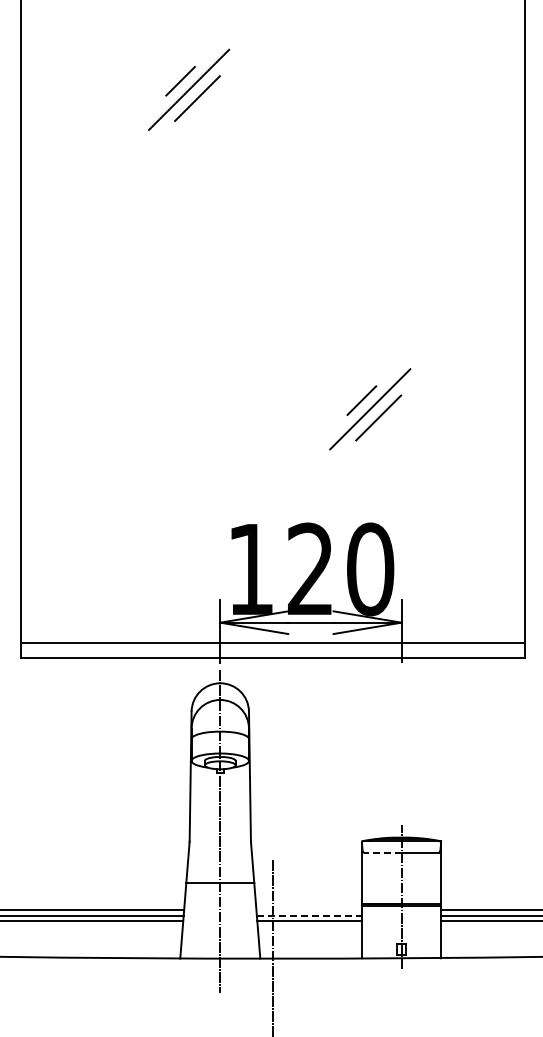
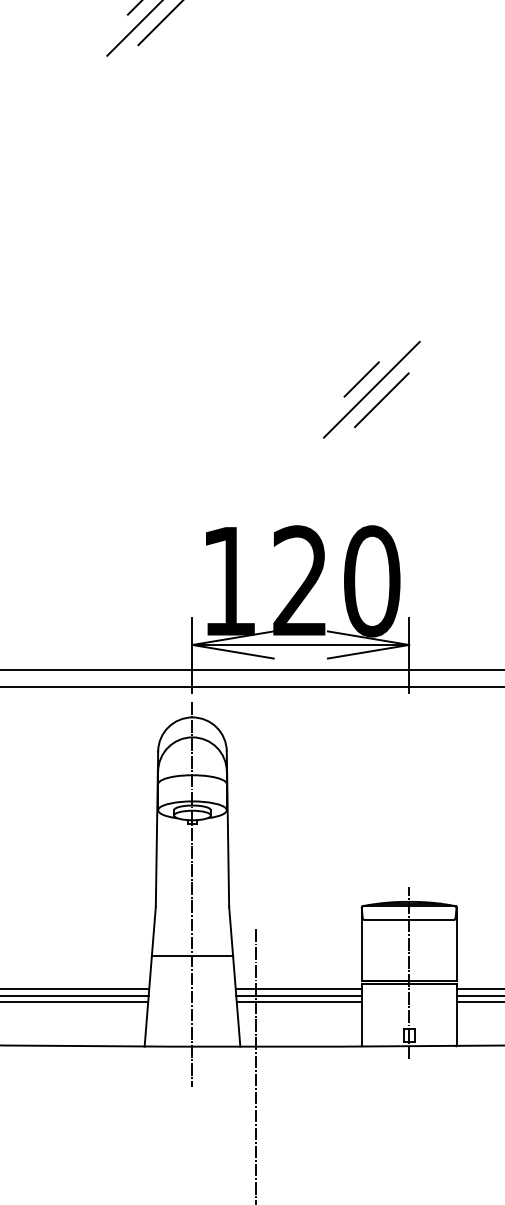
line: (382, 852) -> (386, 919), dashed -> solid
line: (308, 910) -> (297, 989), added
line: (309, 916) -> (299, 996), dashed -> solid

